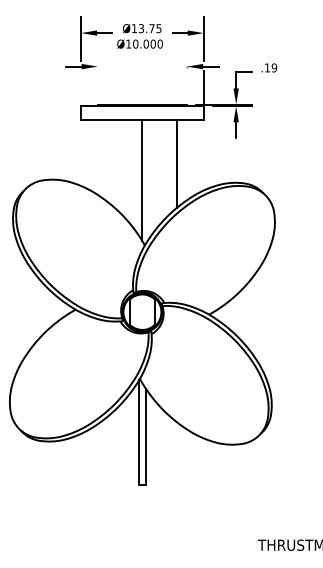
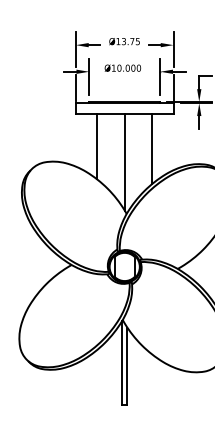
text: (139, 43) -> (122, 67), moved
line: (97, 72) -> (89, 76), added
line: (187, 72) -> (160, 76), added
line: (81, 87) -> (76, 88), added
line: (107, 161) -> (96, 147), added

